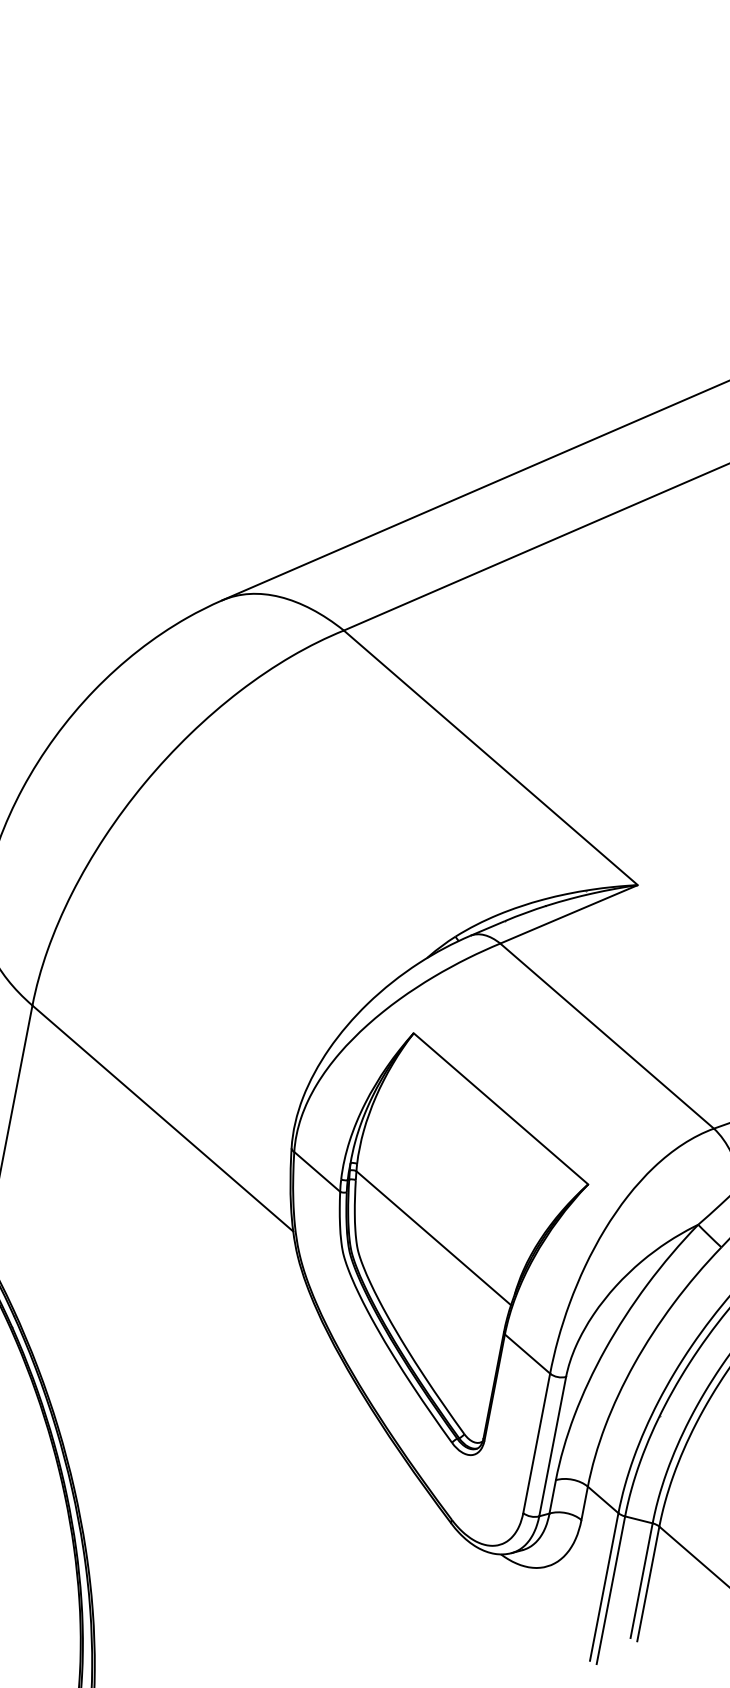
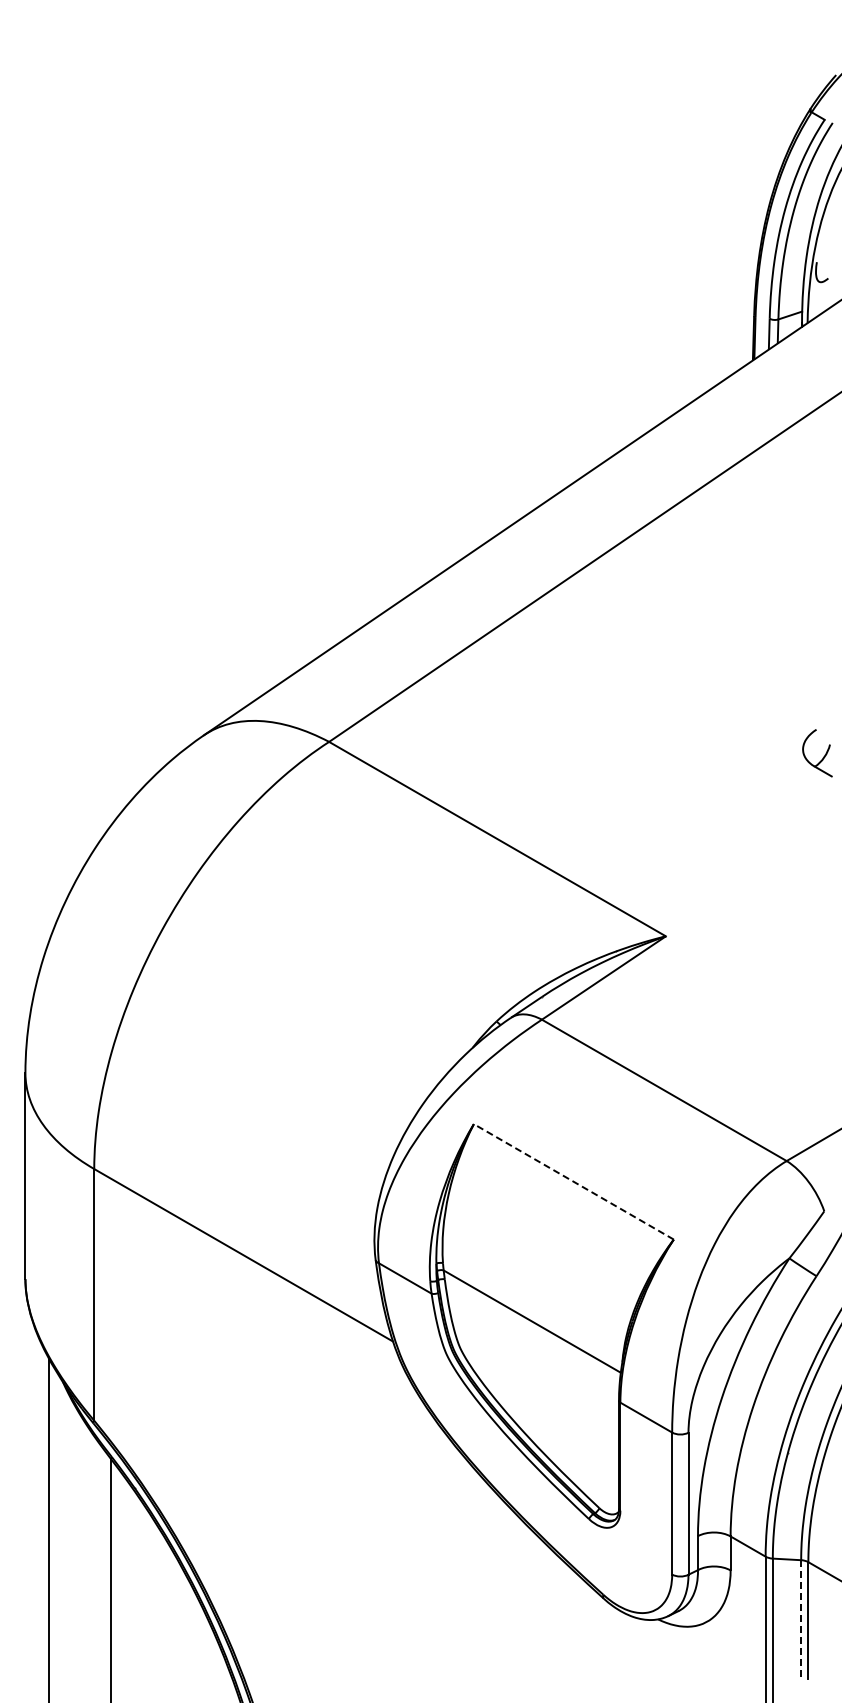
line: (500, 1108) -> (573, 1181), solid -> dashed
line: (641, 1580) -> (801, 1618), solid -> dashed

